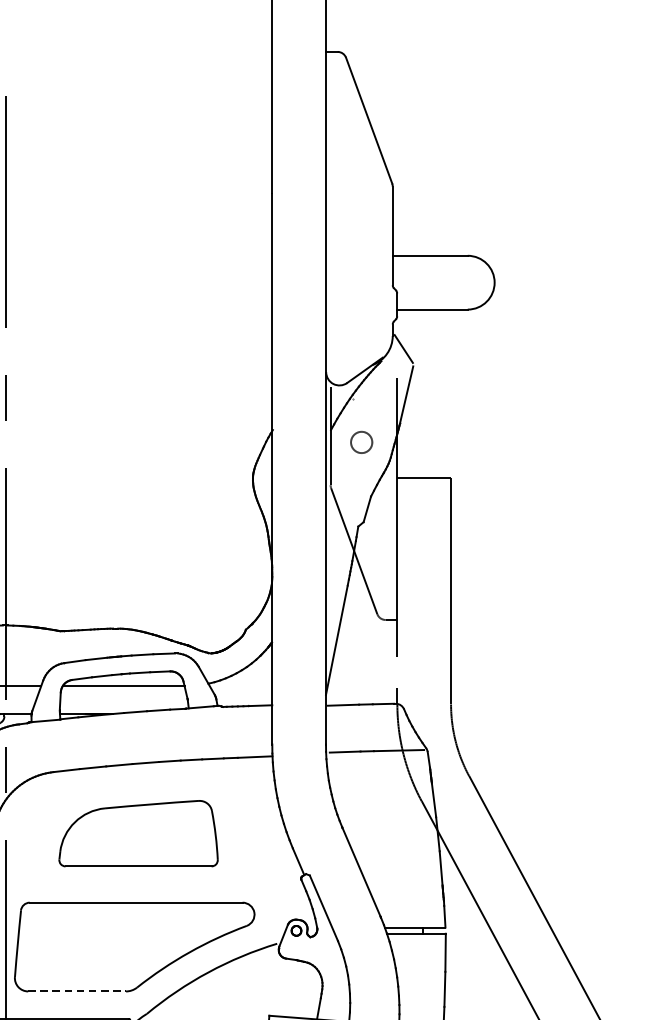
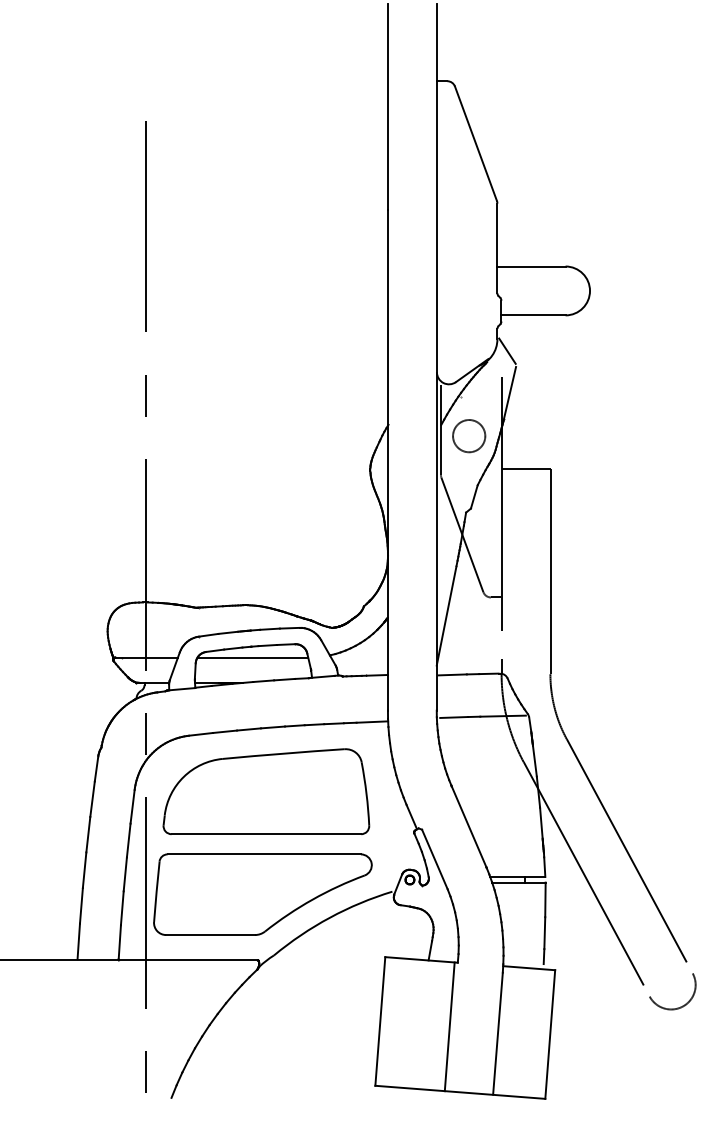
circle: (362, 442) -> (469, 436), size x1.67
part: (138, 833) -> (266, 791), size x1.43
line: (78, 991) -> (211, 935), dashed -> solid

